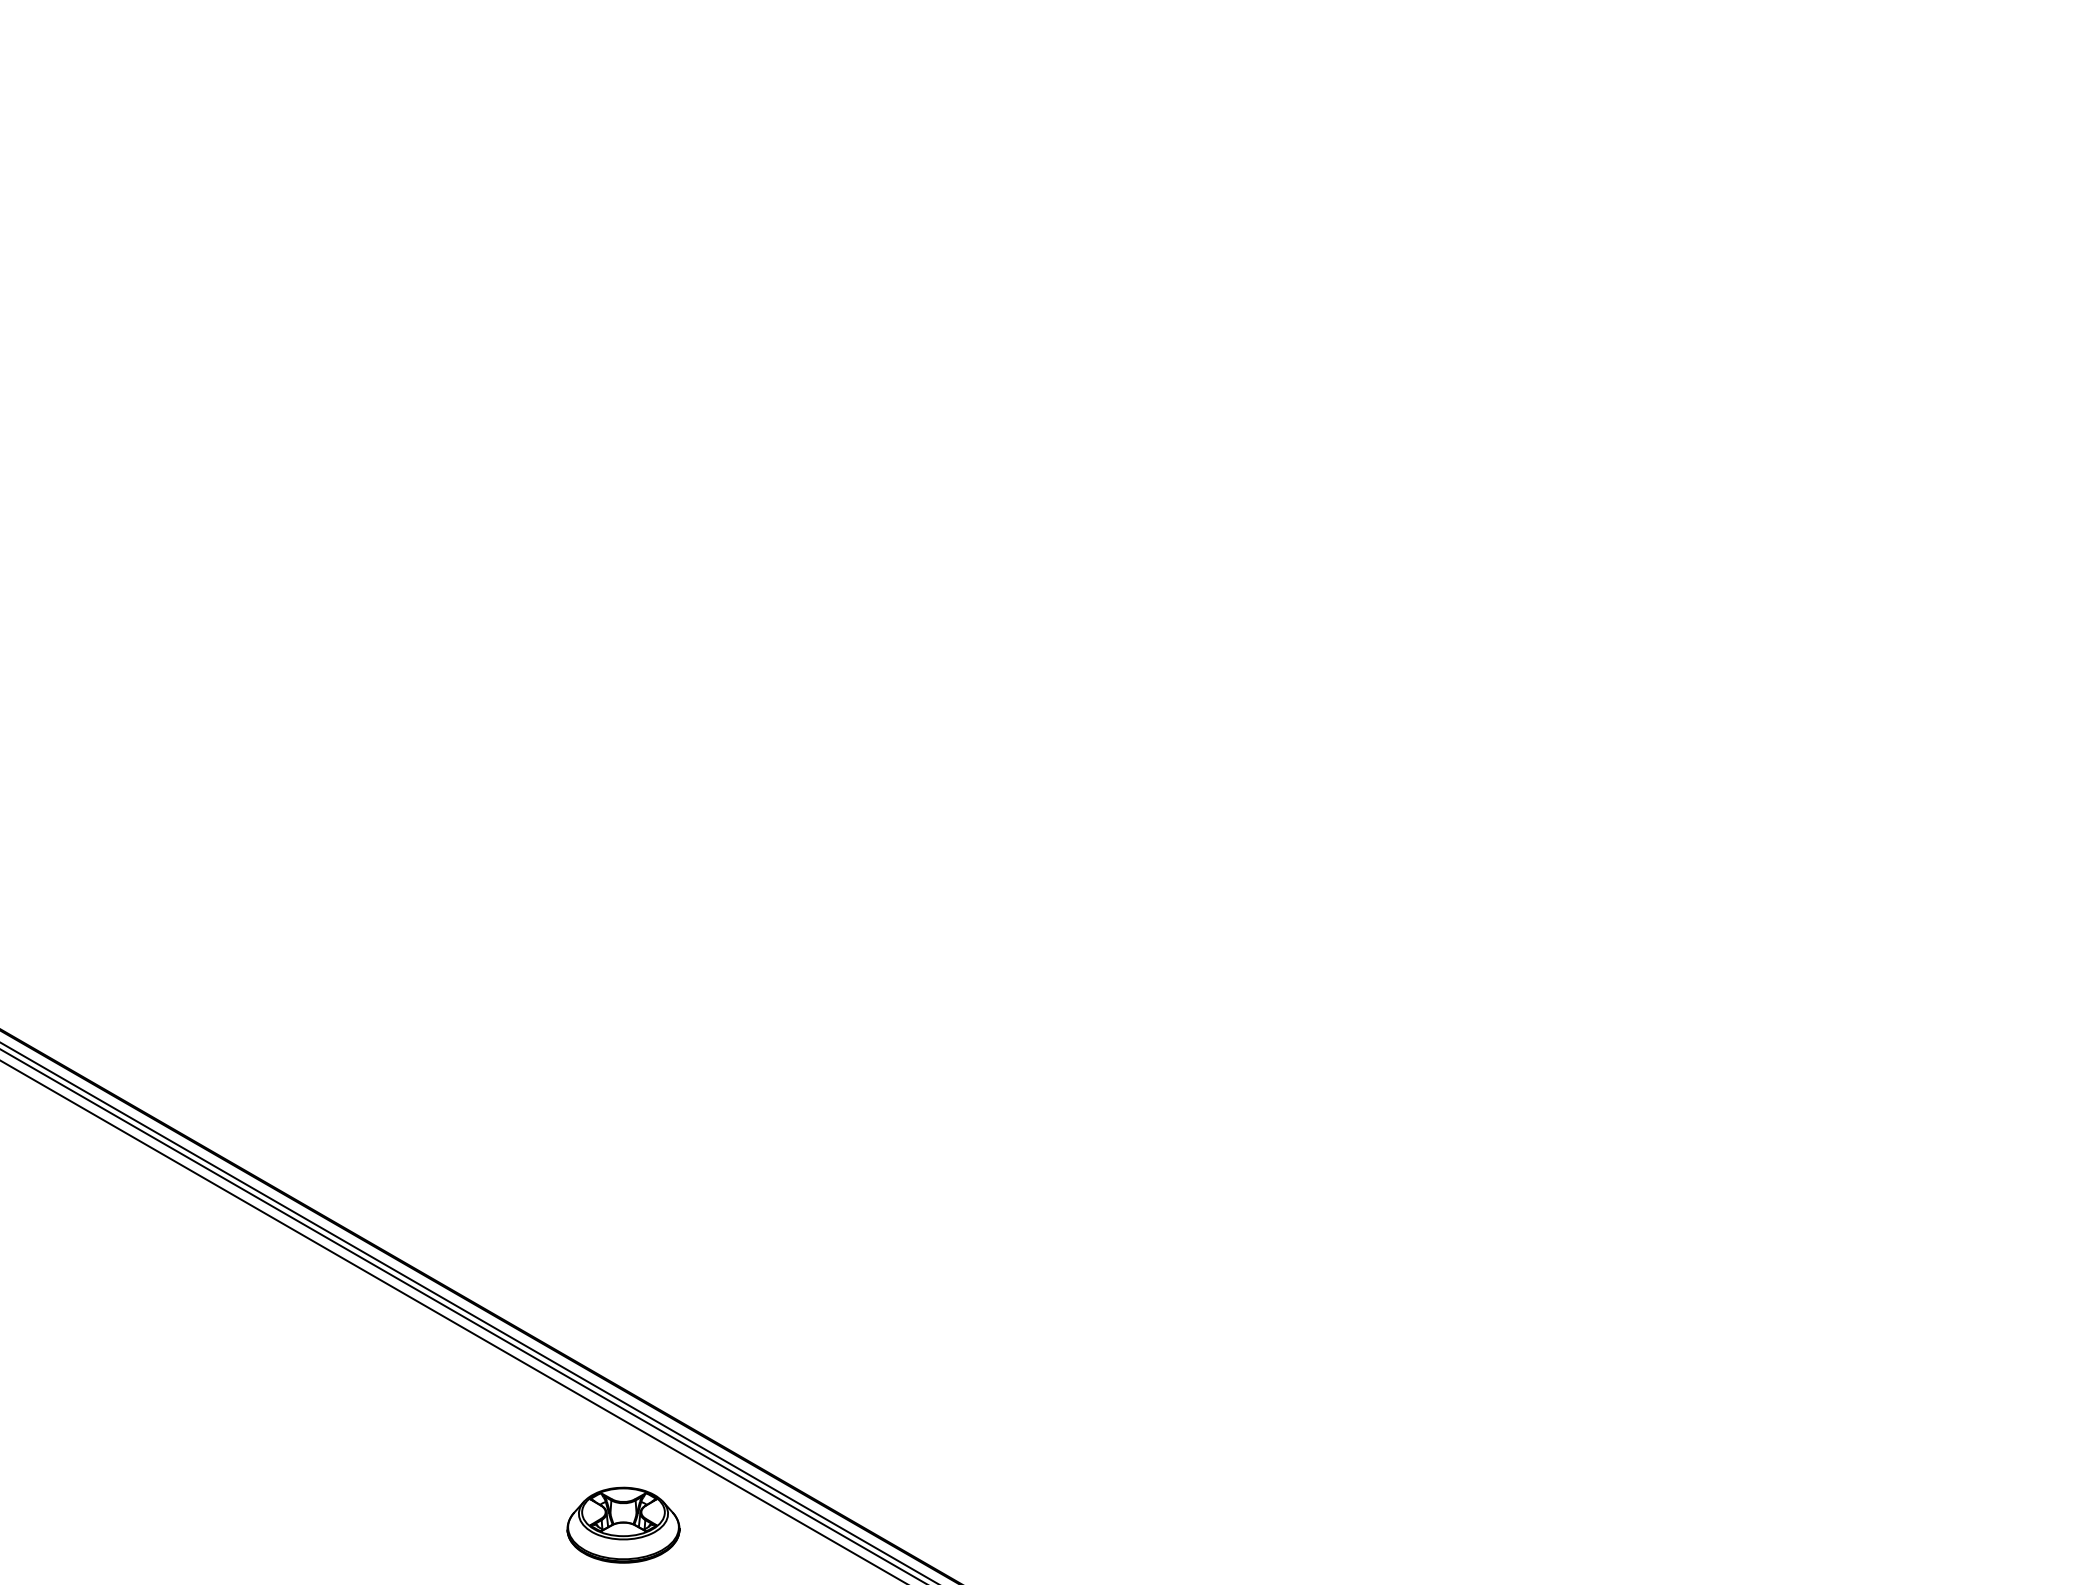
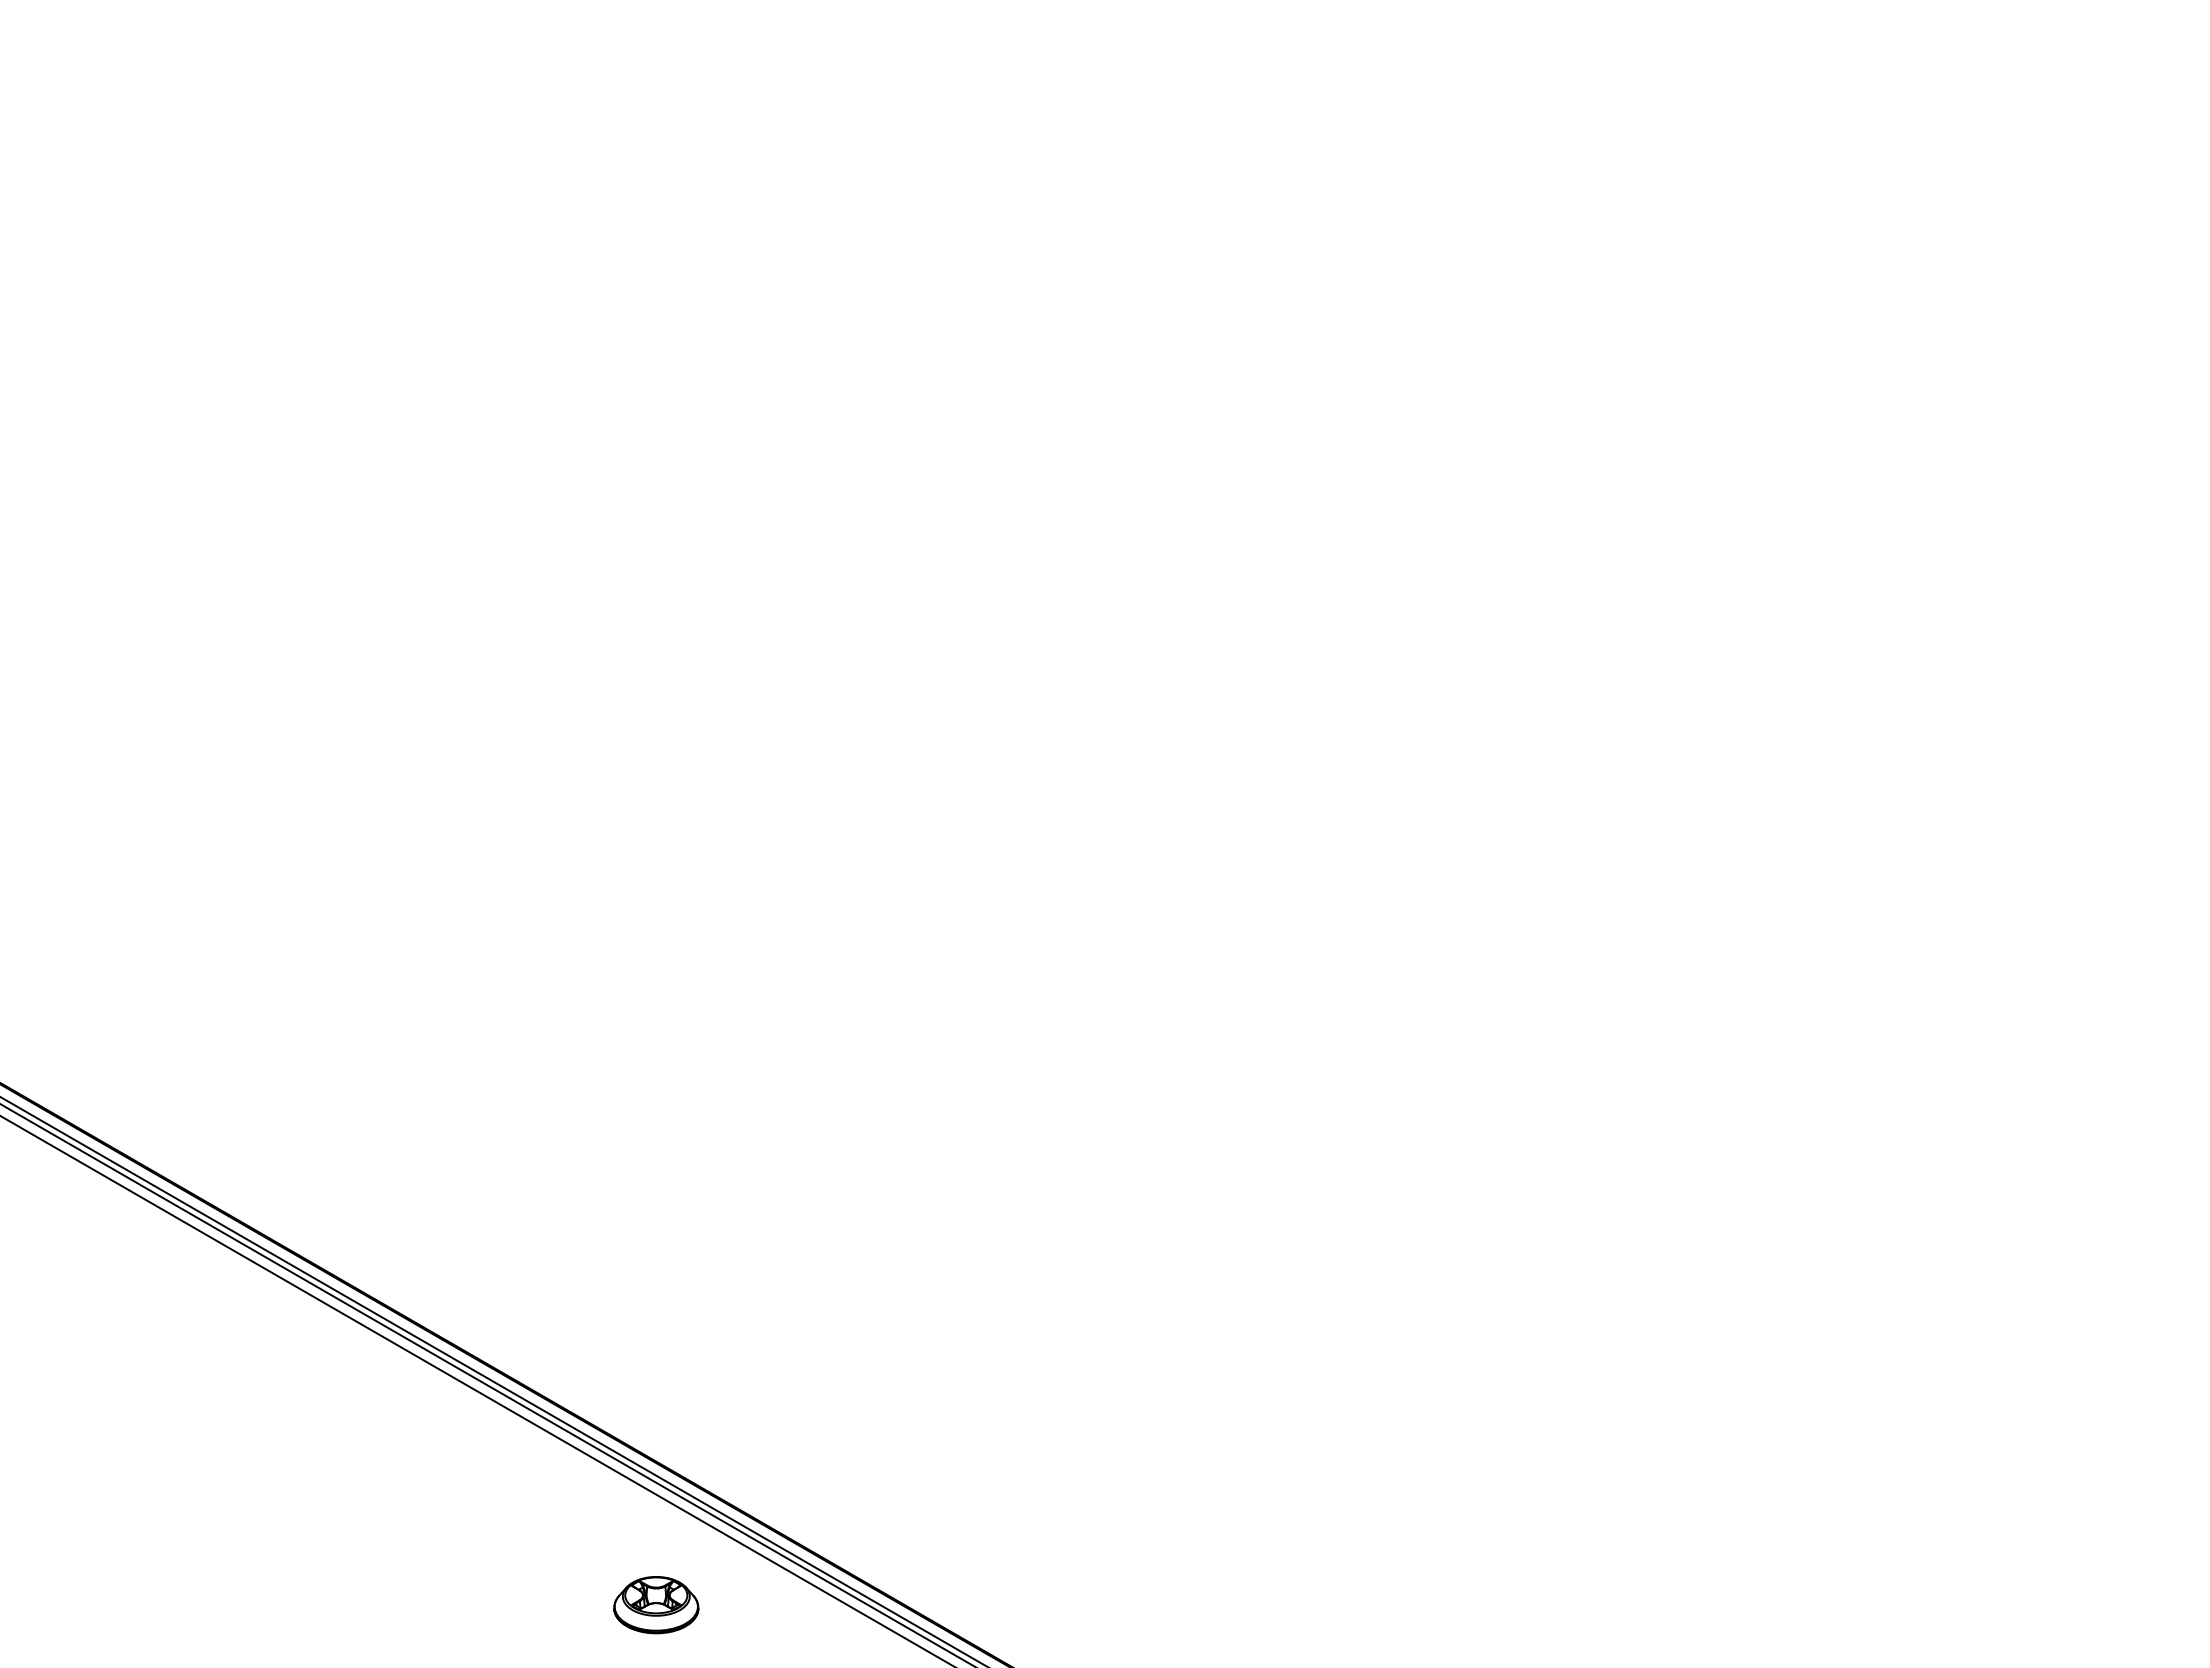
part: (623, 1525) -> (656, 1605), size x0.71

